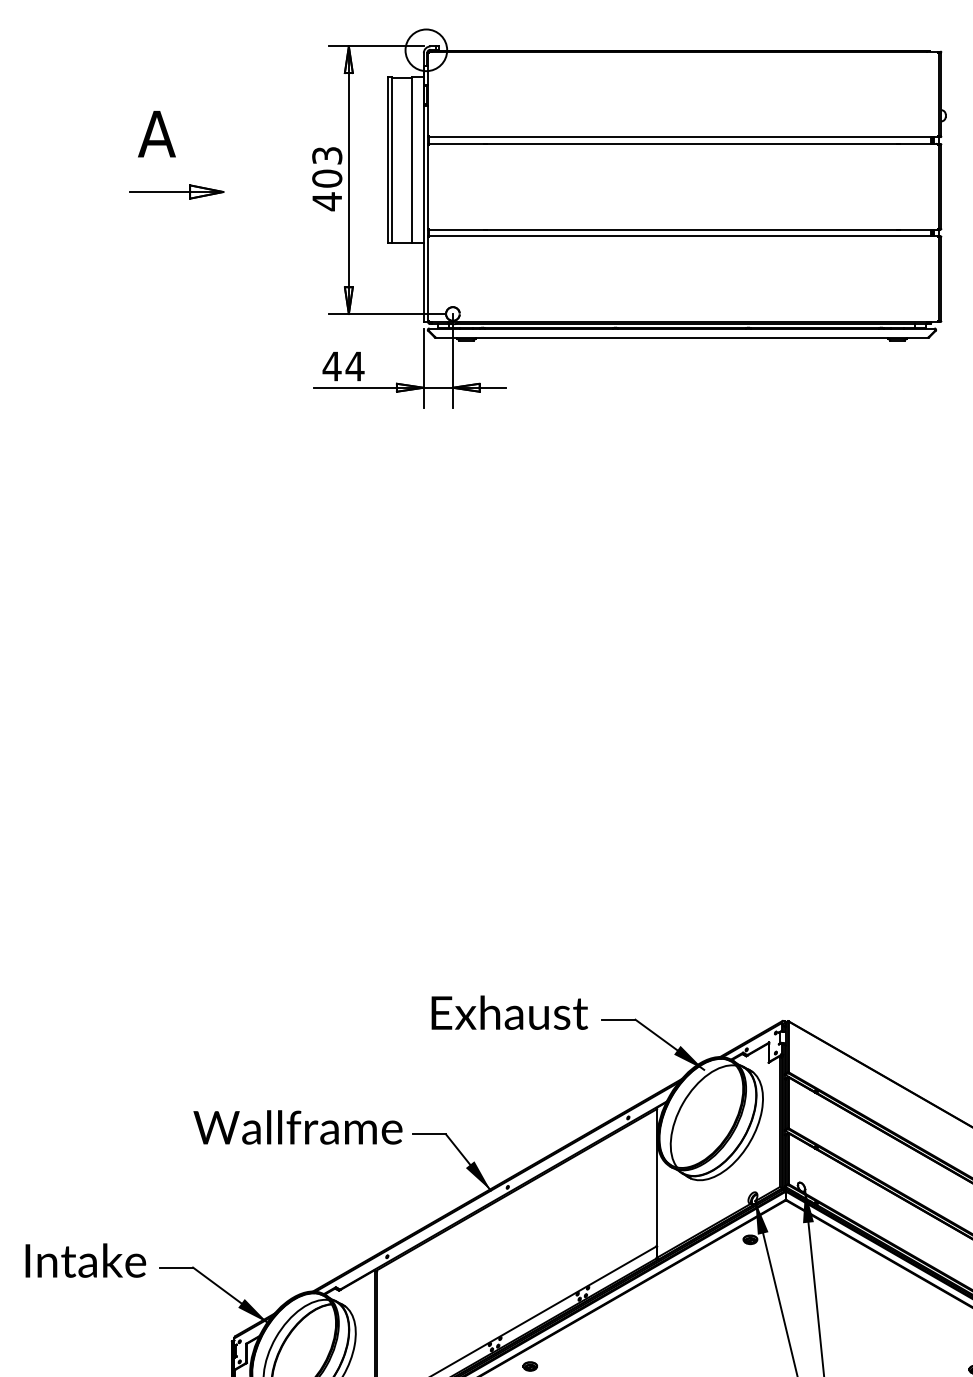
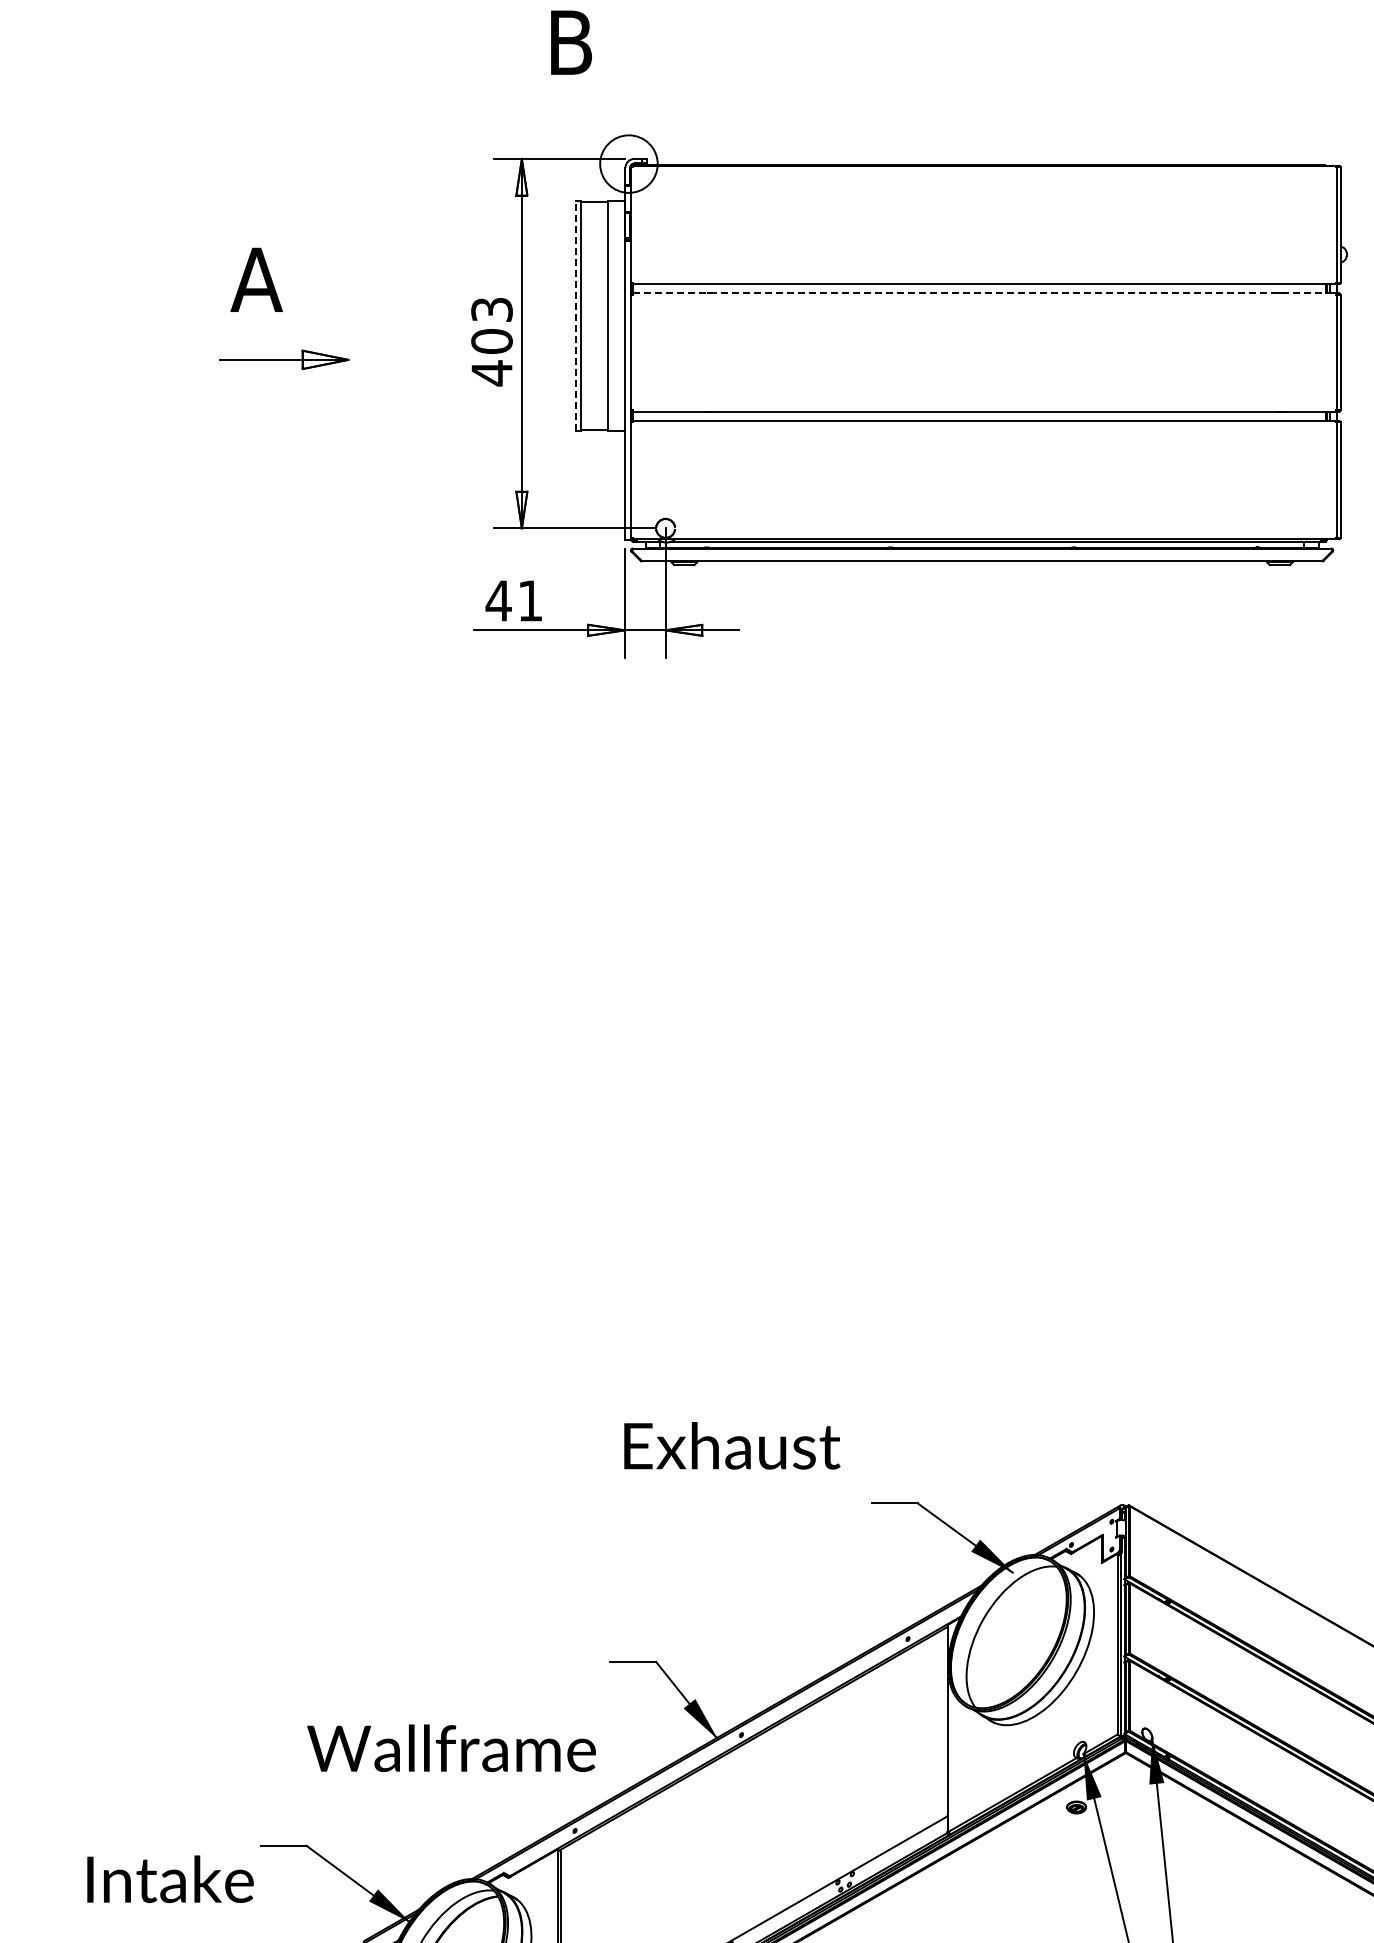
line: (683, 143) -> (984, 293), solid -> dashed
line: (388, 160) -> (576, 316), solid -> dashed
text: (355, 366) -> (530, 600), 44 -> 41
text: (510, 1012) -> (732, 1445), moved
text: (297, 1127) -> (451, 1748), moved
text: (85, 1260) -> (170, 1879), moved

